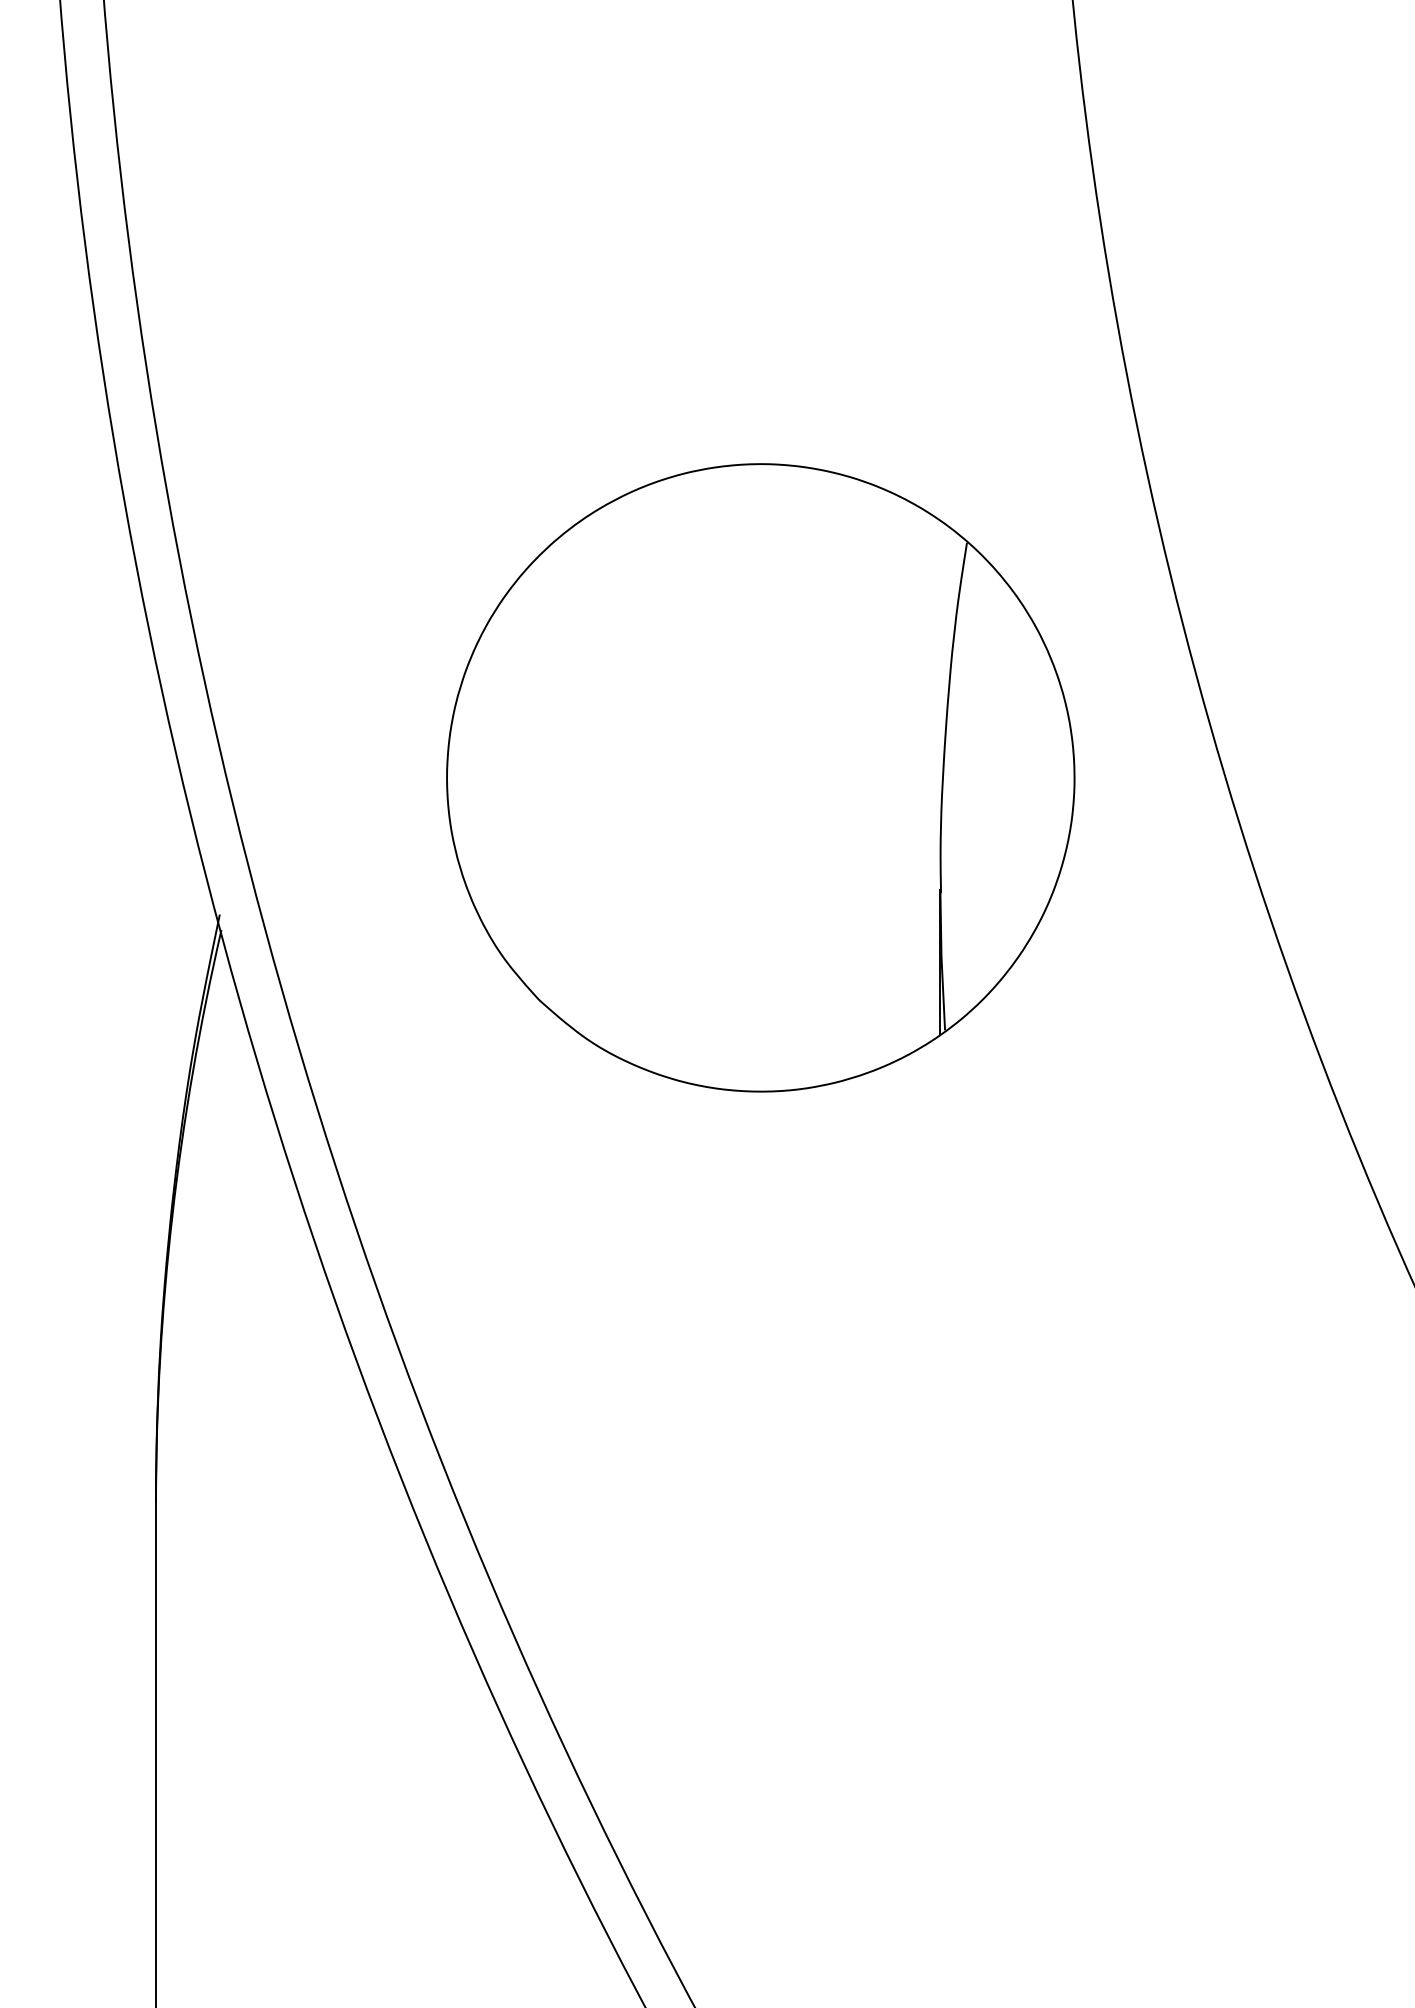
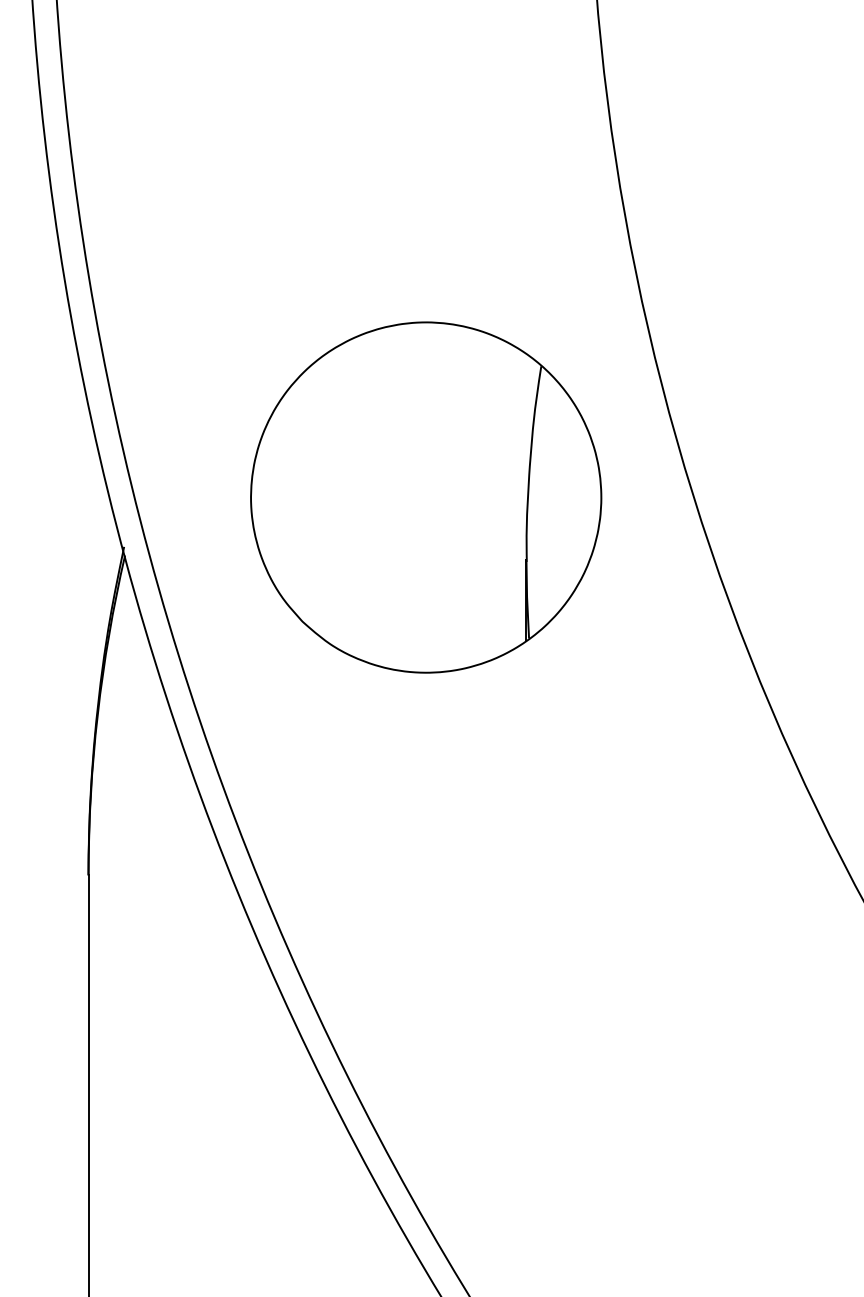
part: (761, 777) -> (426, 497), moved

